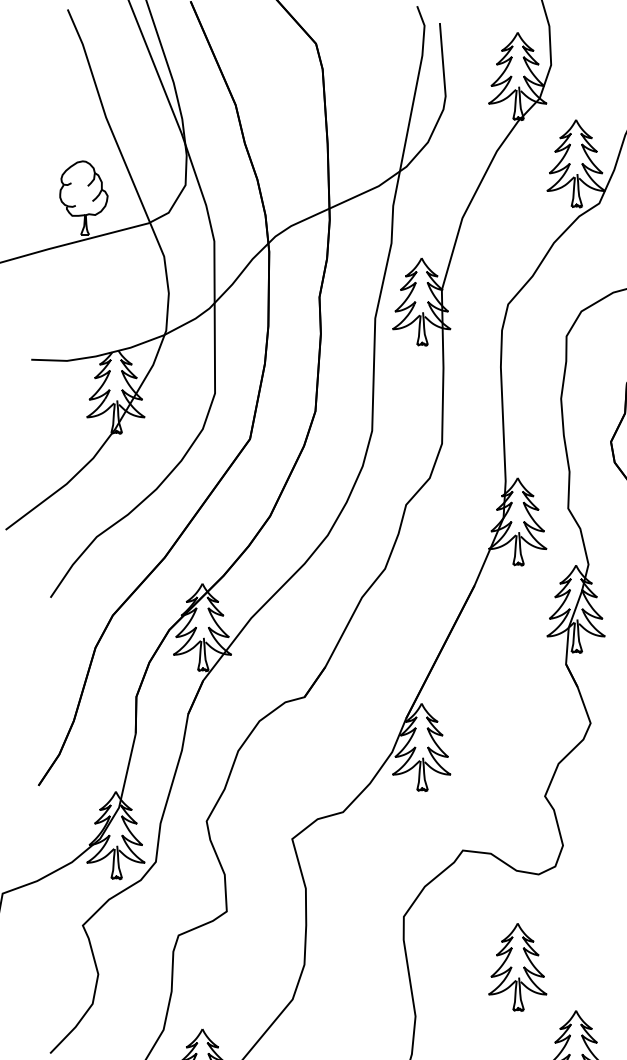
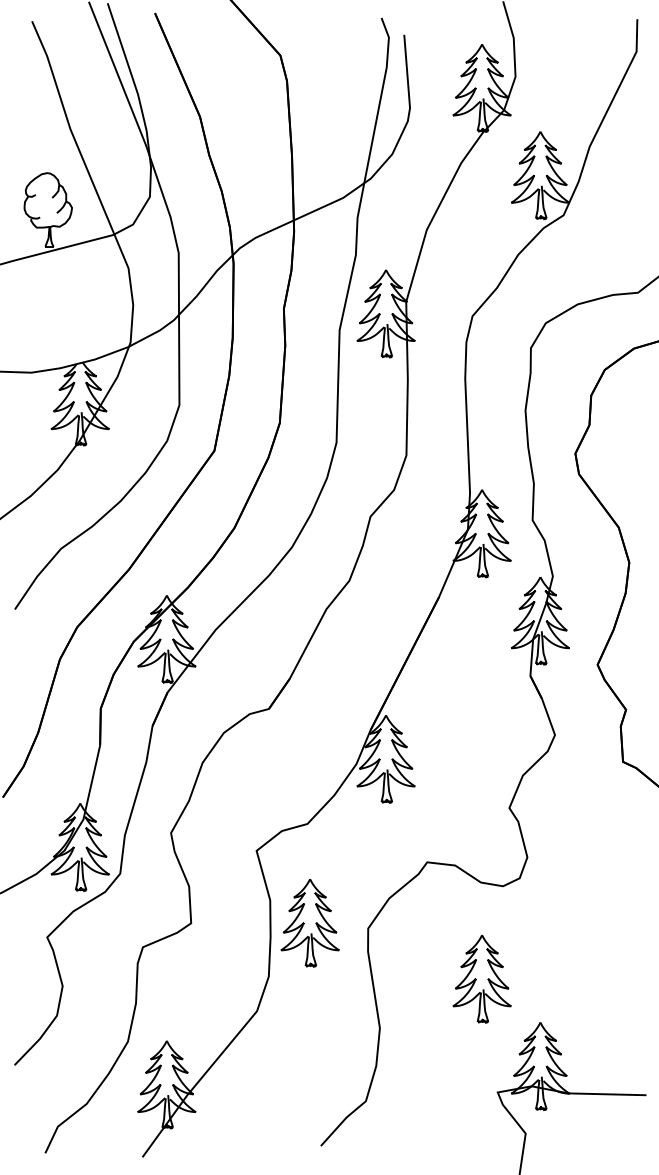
part: (345, 911) -> (309, 923), added

